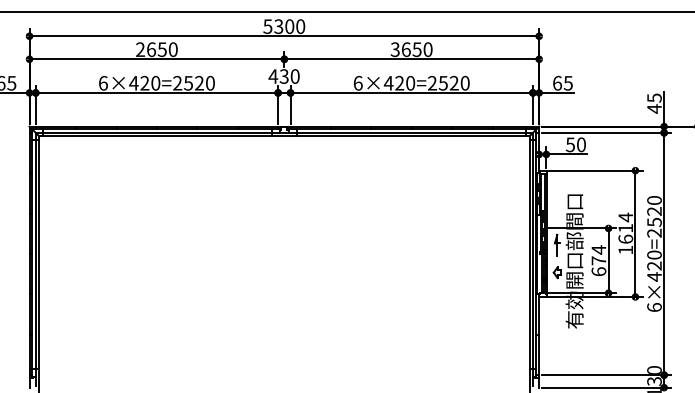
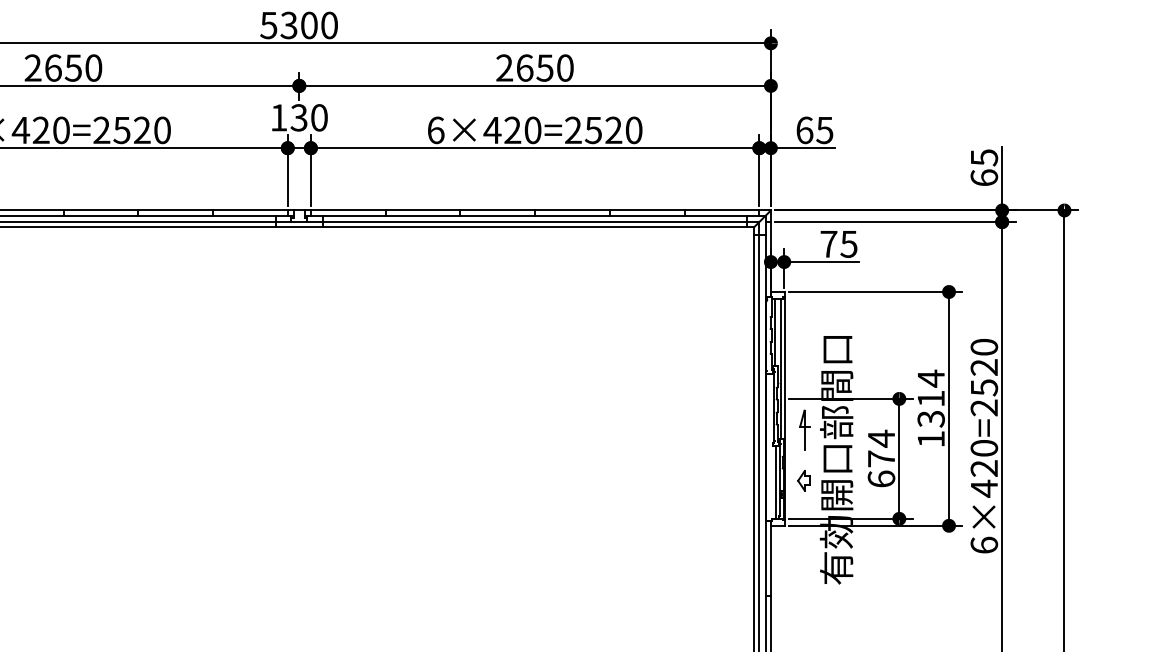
text: (394, 50) -> (503, 69), 3650 -> 2650
text: (273, 76) -> (279, 117), 430 -> 130
text: (654, 108) -> (984, 176), 45 -> 65
text: (575, 144) -> (838, 243), 50 -> 75
text: (625, 238) -> (930, 417), 1614 -> 1314

